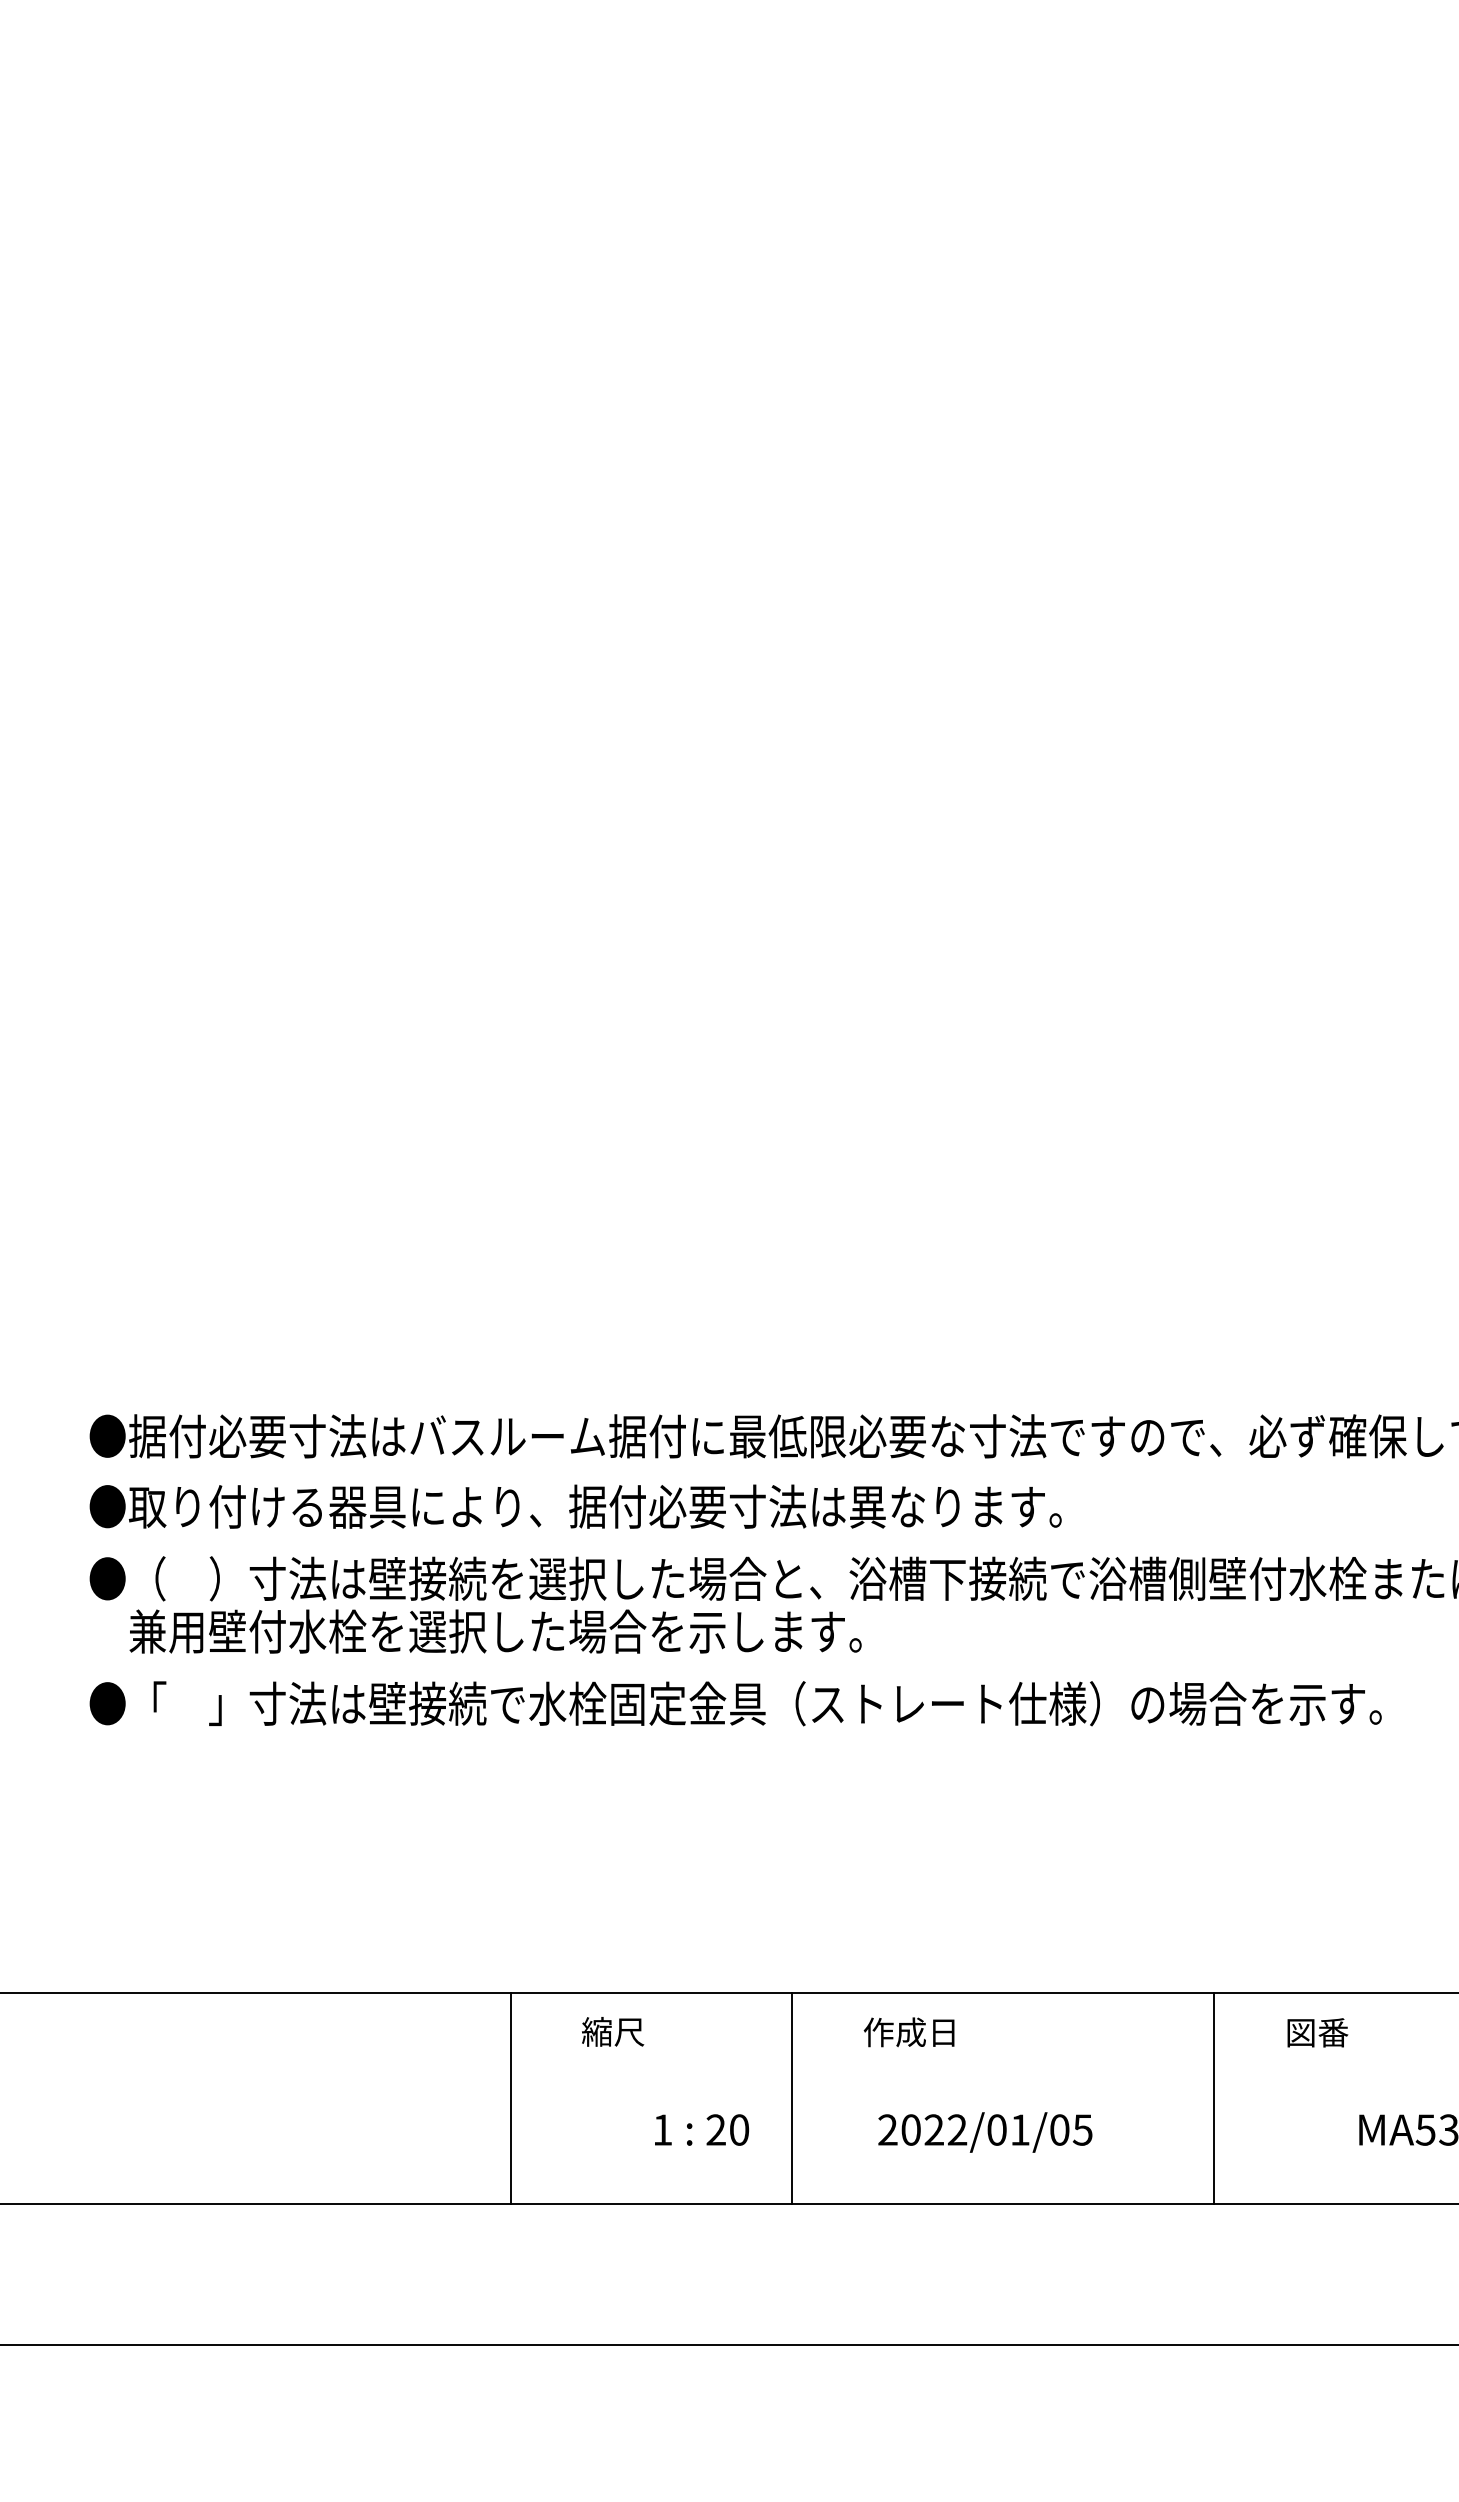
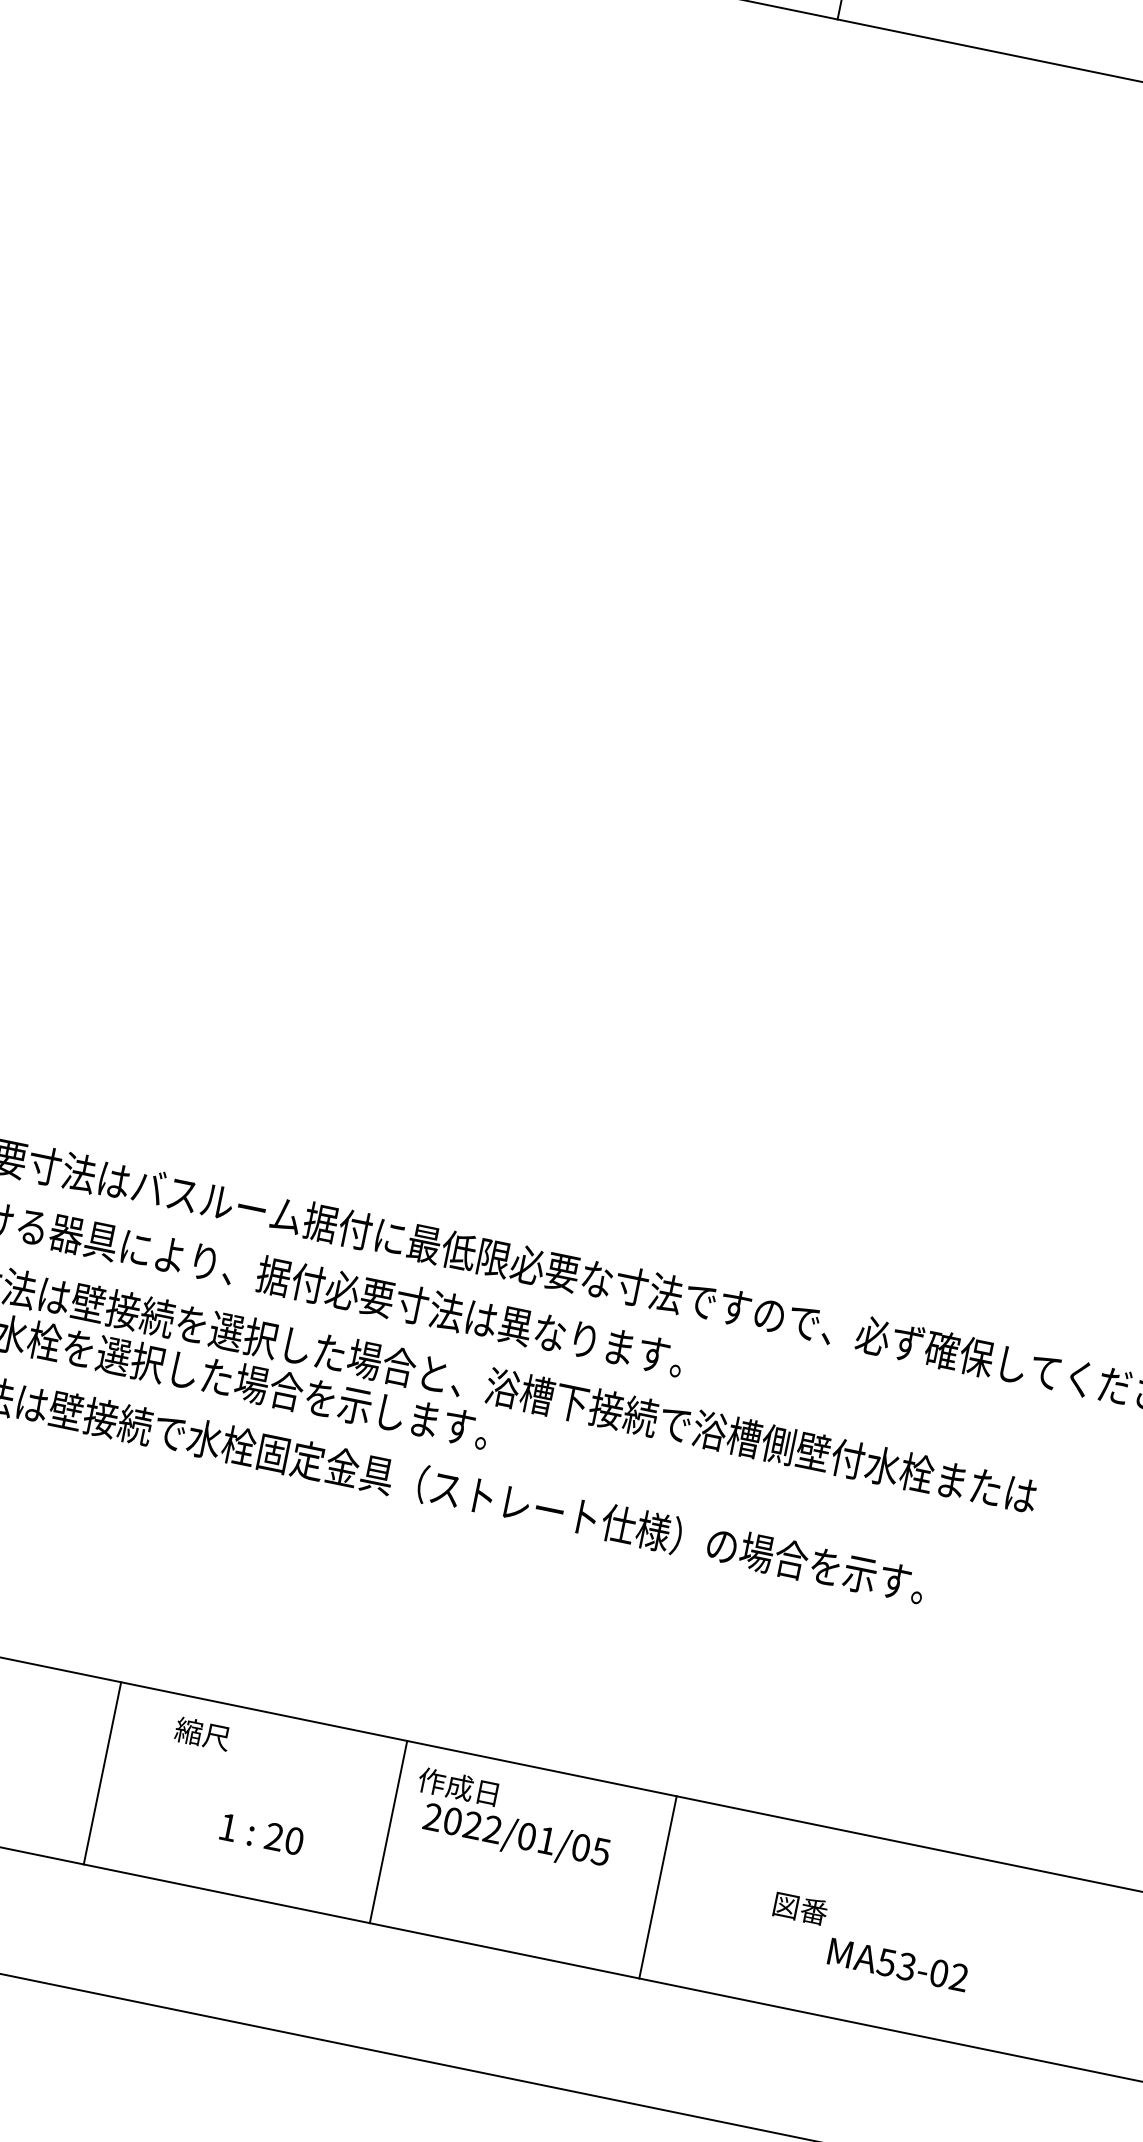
text: (1317, 2032) -> (800, 1908), moved
line: (792, 2098) -> (388, 1832), moved
line: (1214, 2098) -> (658, 1887), moved
text: (985, 2132) -> (516, 1836), moved

